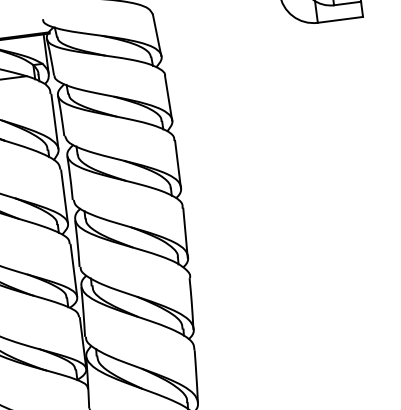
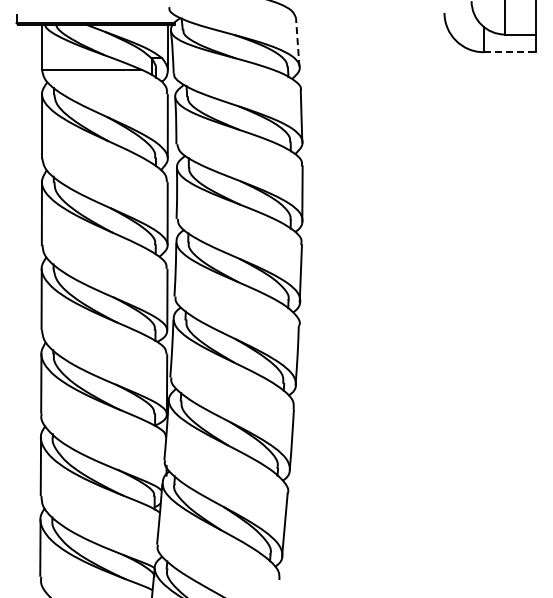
line: (340, 20) -> (510, 52), solid -> dashed
line: (156, 35) -> (297, 42), solid -> dashed

